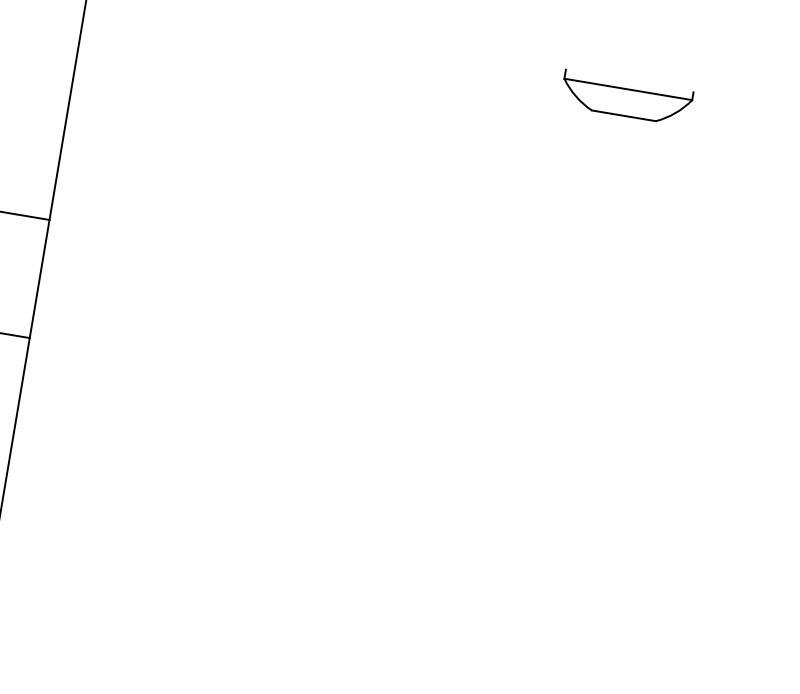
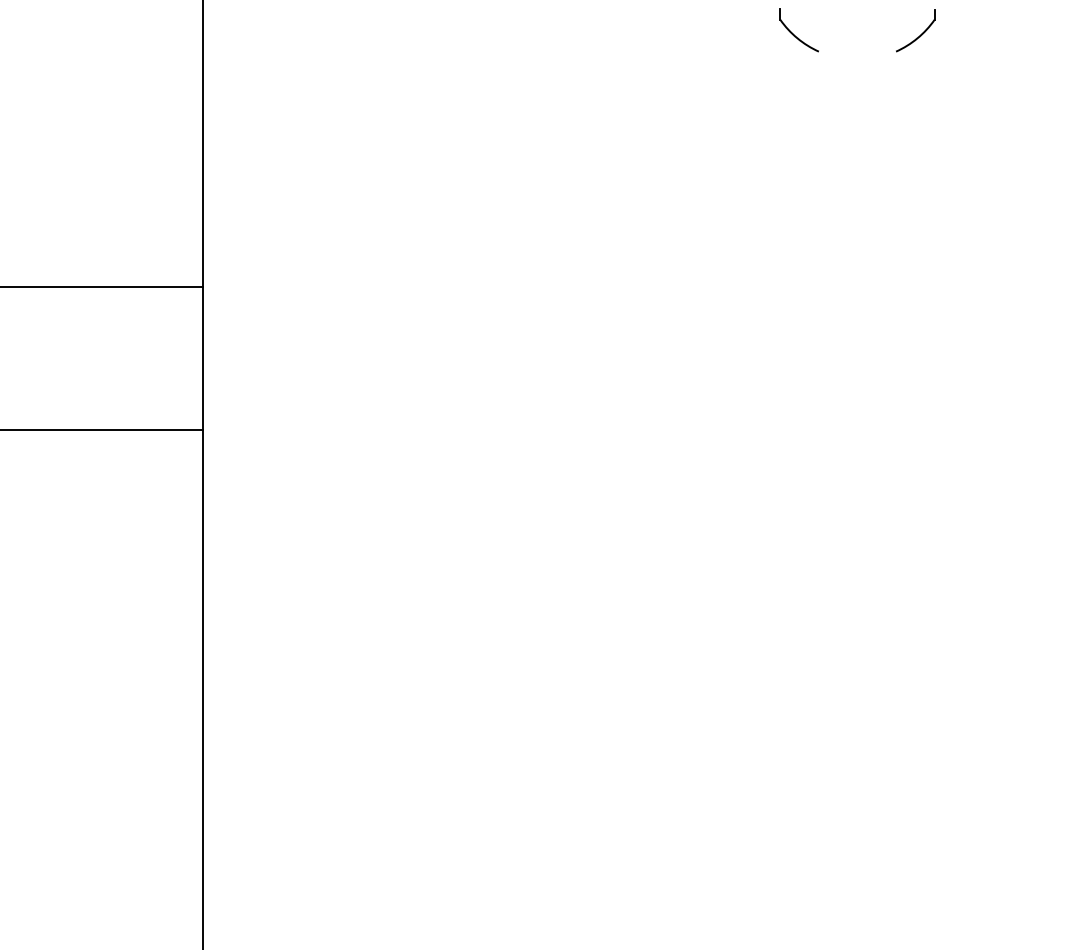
line: (628, 89) -> (857, 19), removed
line: (623, 115) -> (857, 51), removed

